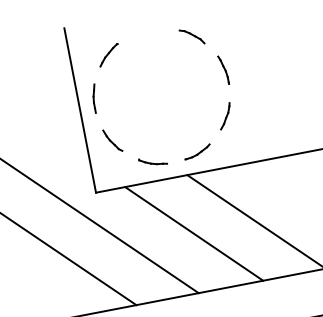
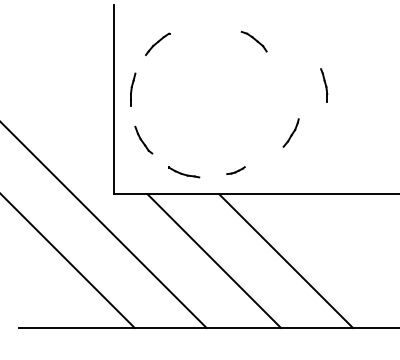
part: (223, 70) -> (324, 85), moved
part: (224, 115) -> (290, 132), moved
part: (197, 151) -> (235, 170), size x0.6

